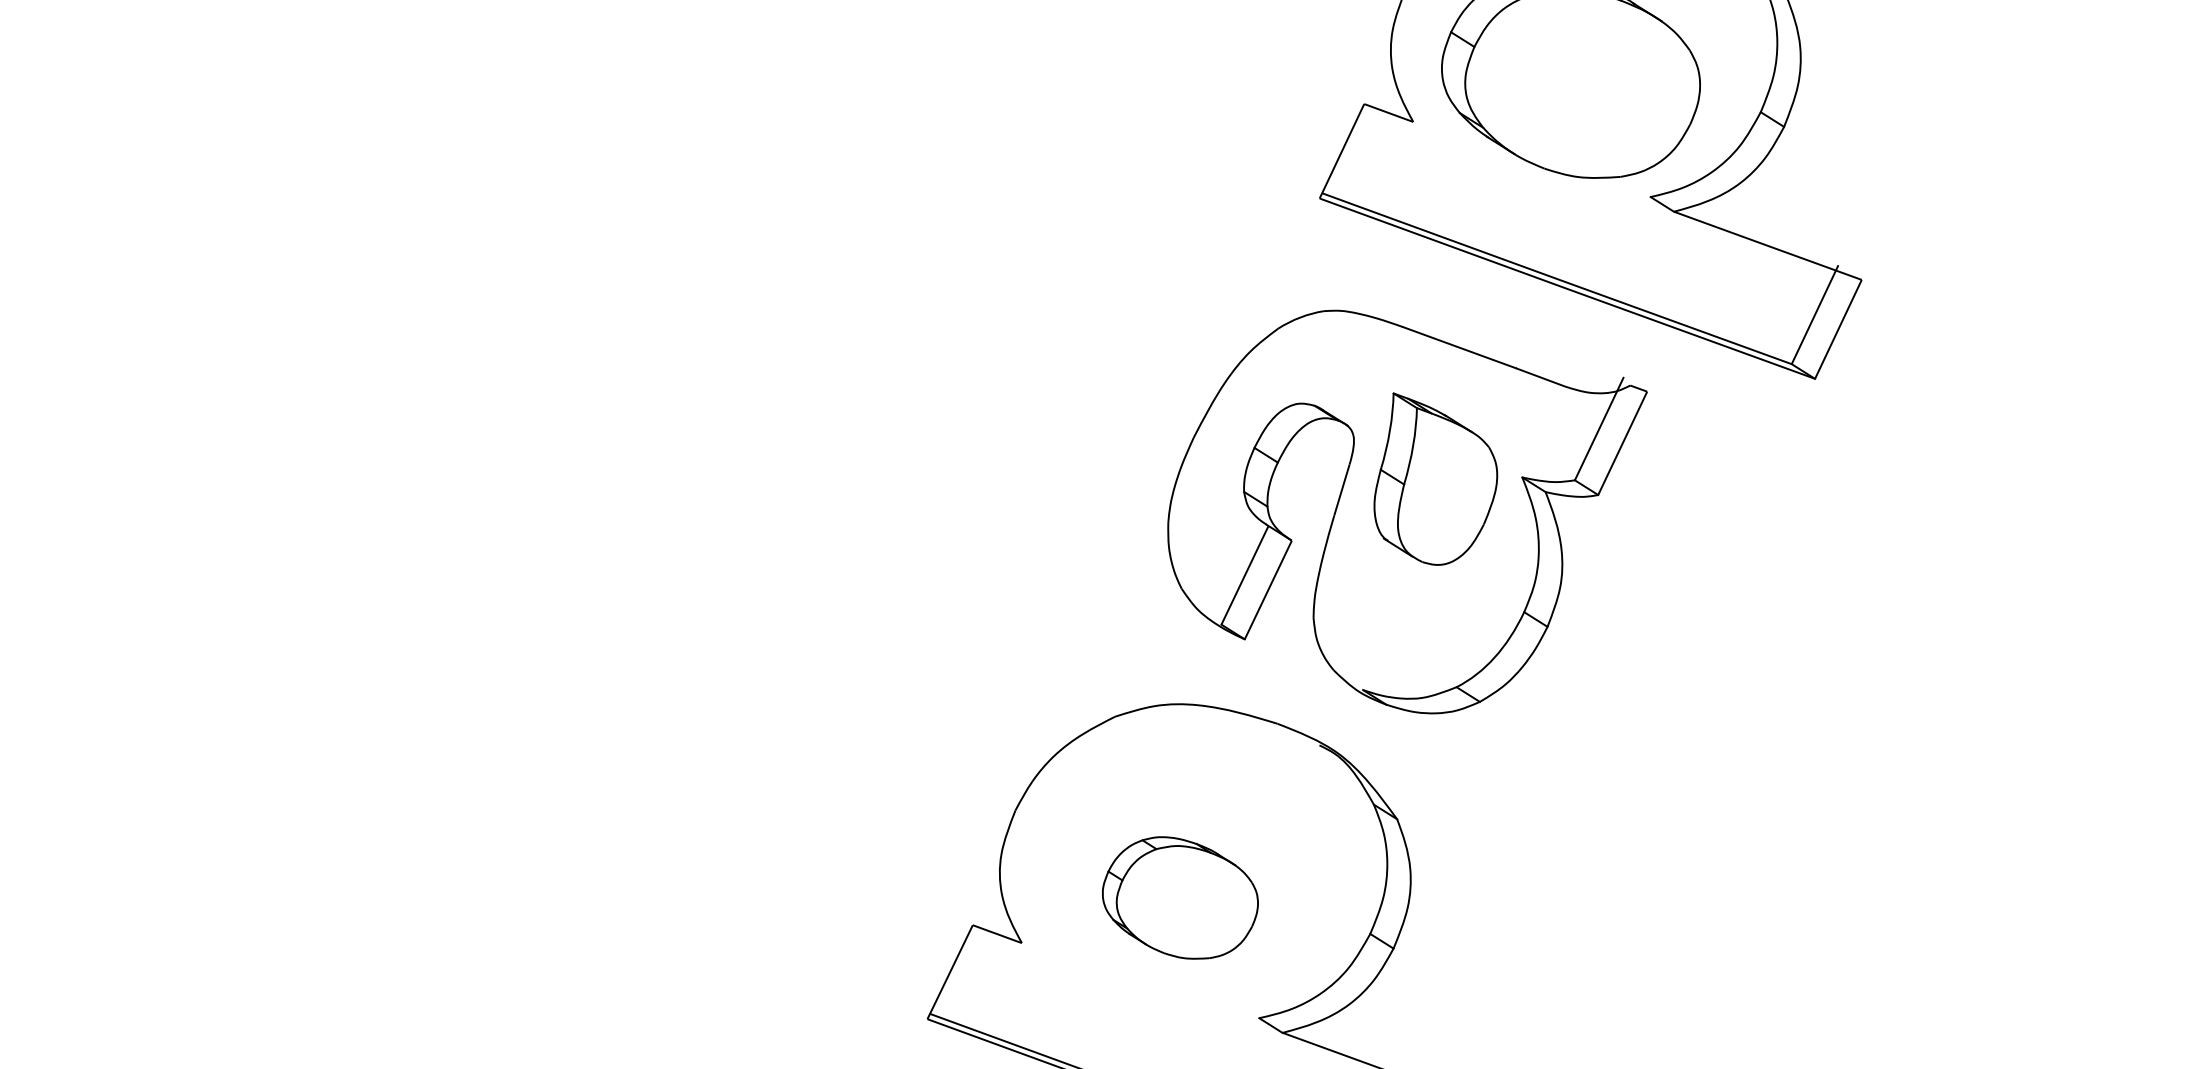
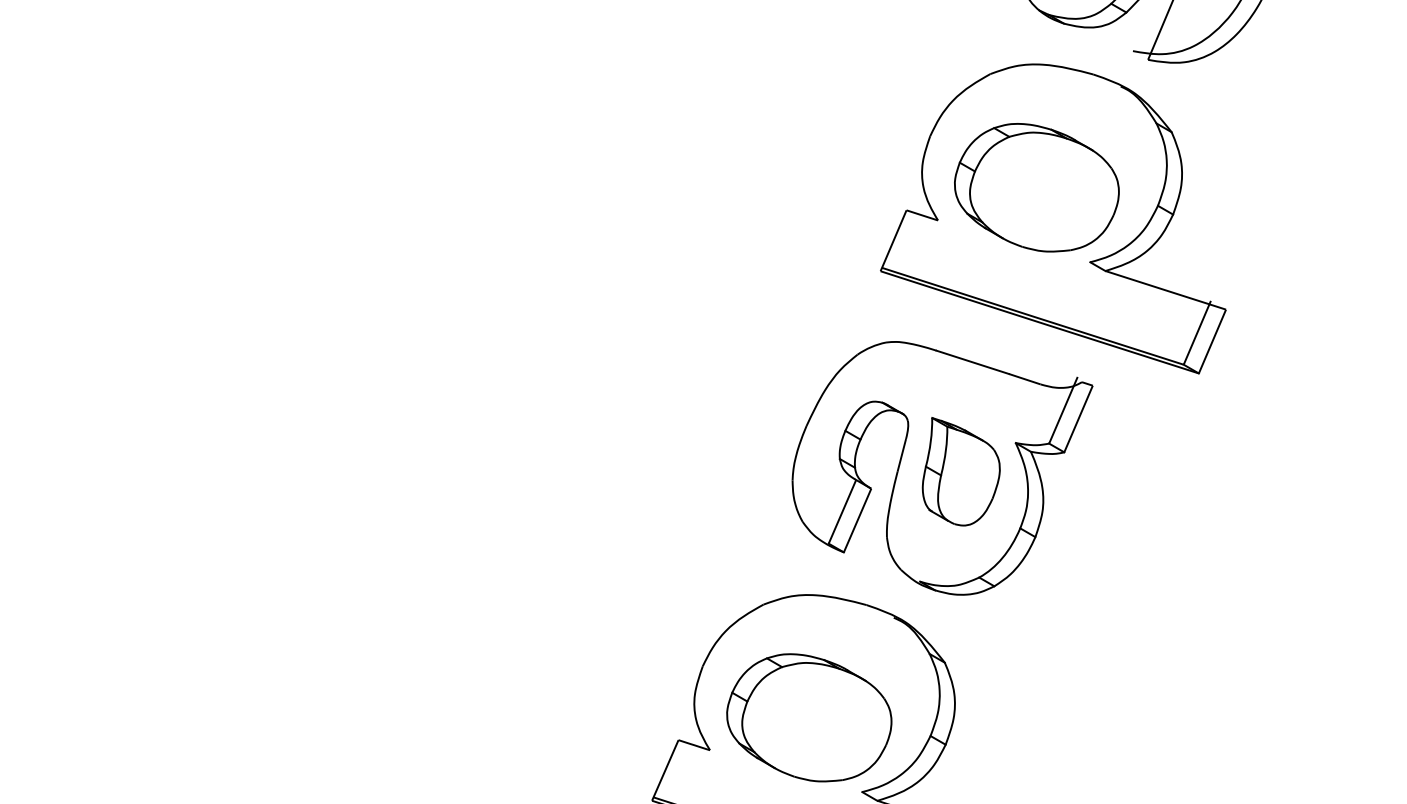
part: (1434, 479) -> (960, 471), moved
part: (1180, 897) -> (809, 717), size x1.67

